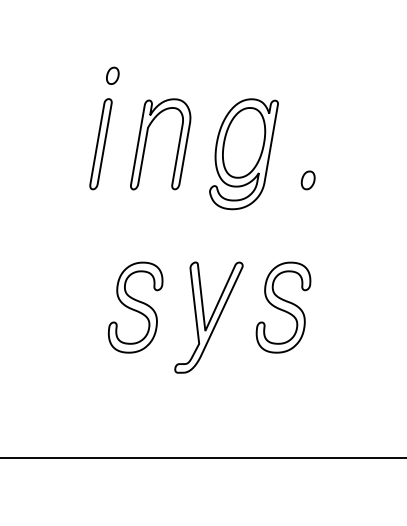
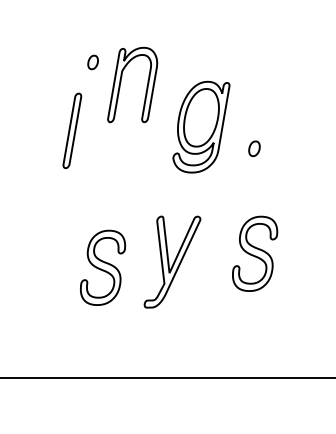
part: (147, 141) -> (121, 82), moved
part: (101, 143) -> (72, 130), moved
part: (136, 307) -> (103, 267), moved
part: (284, 307) -> (255, 253), moved

